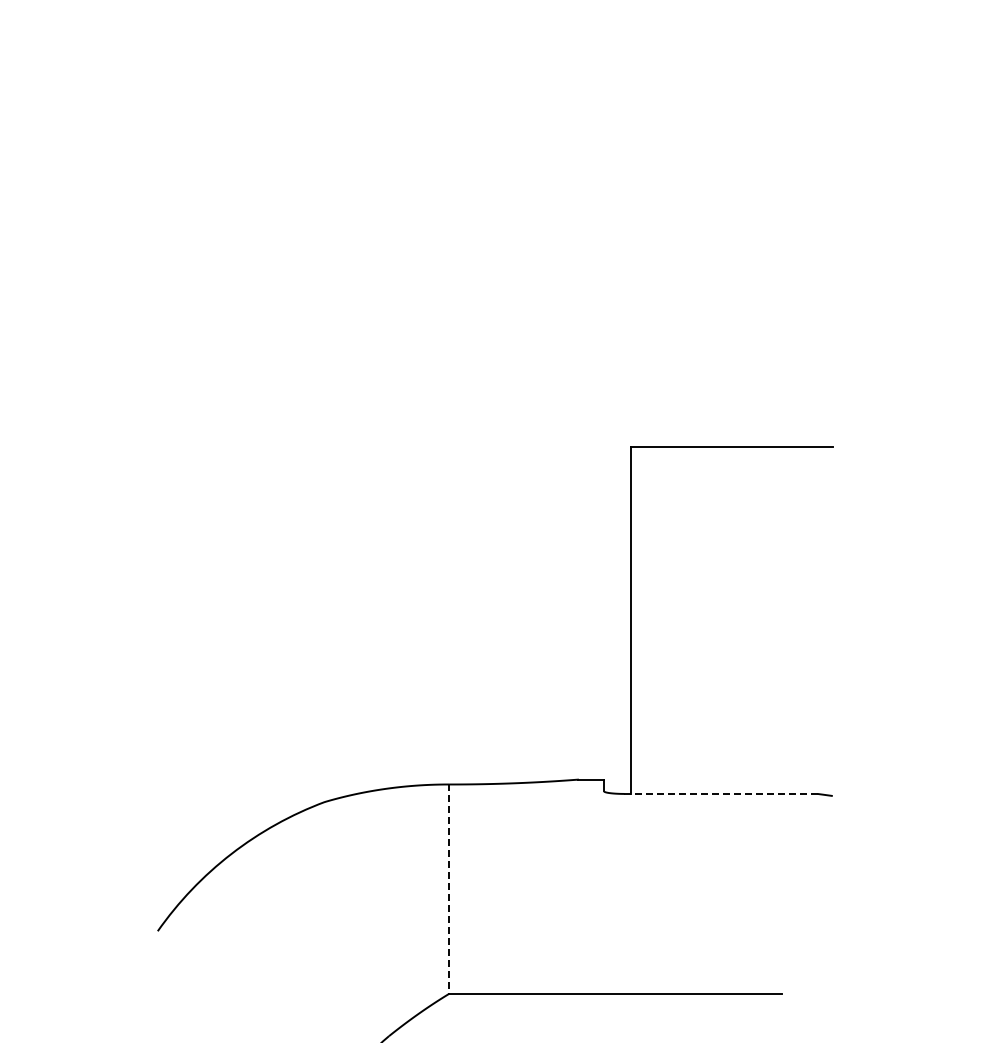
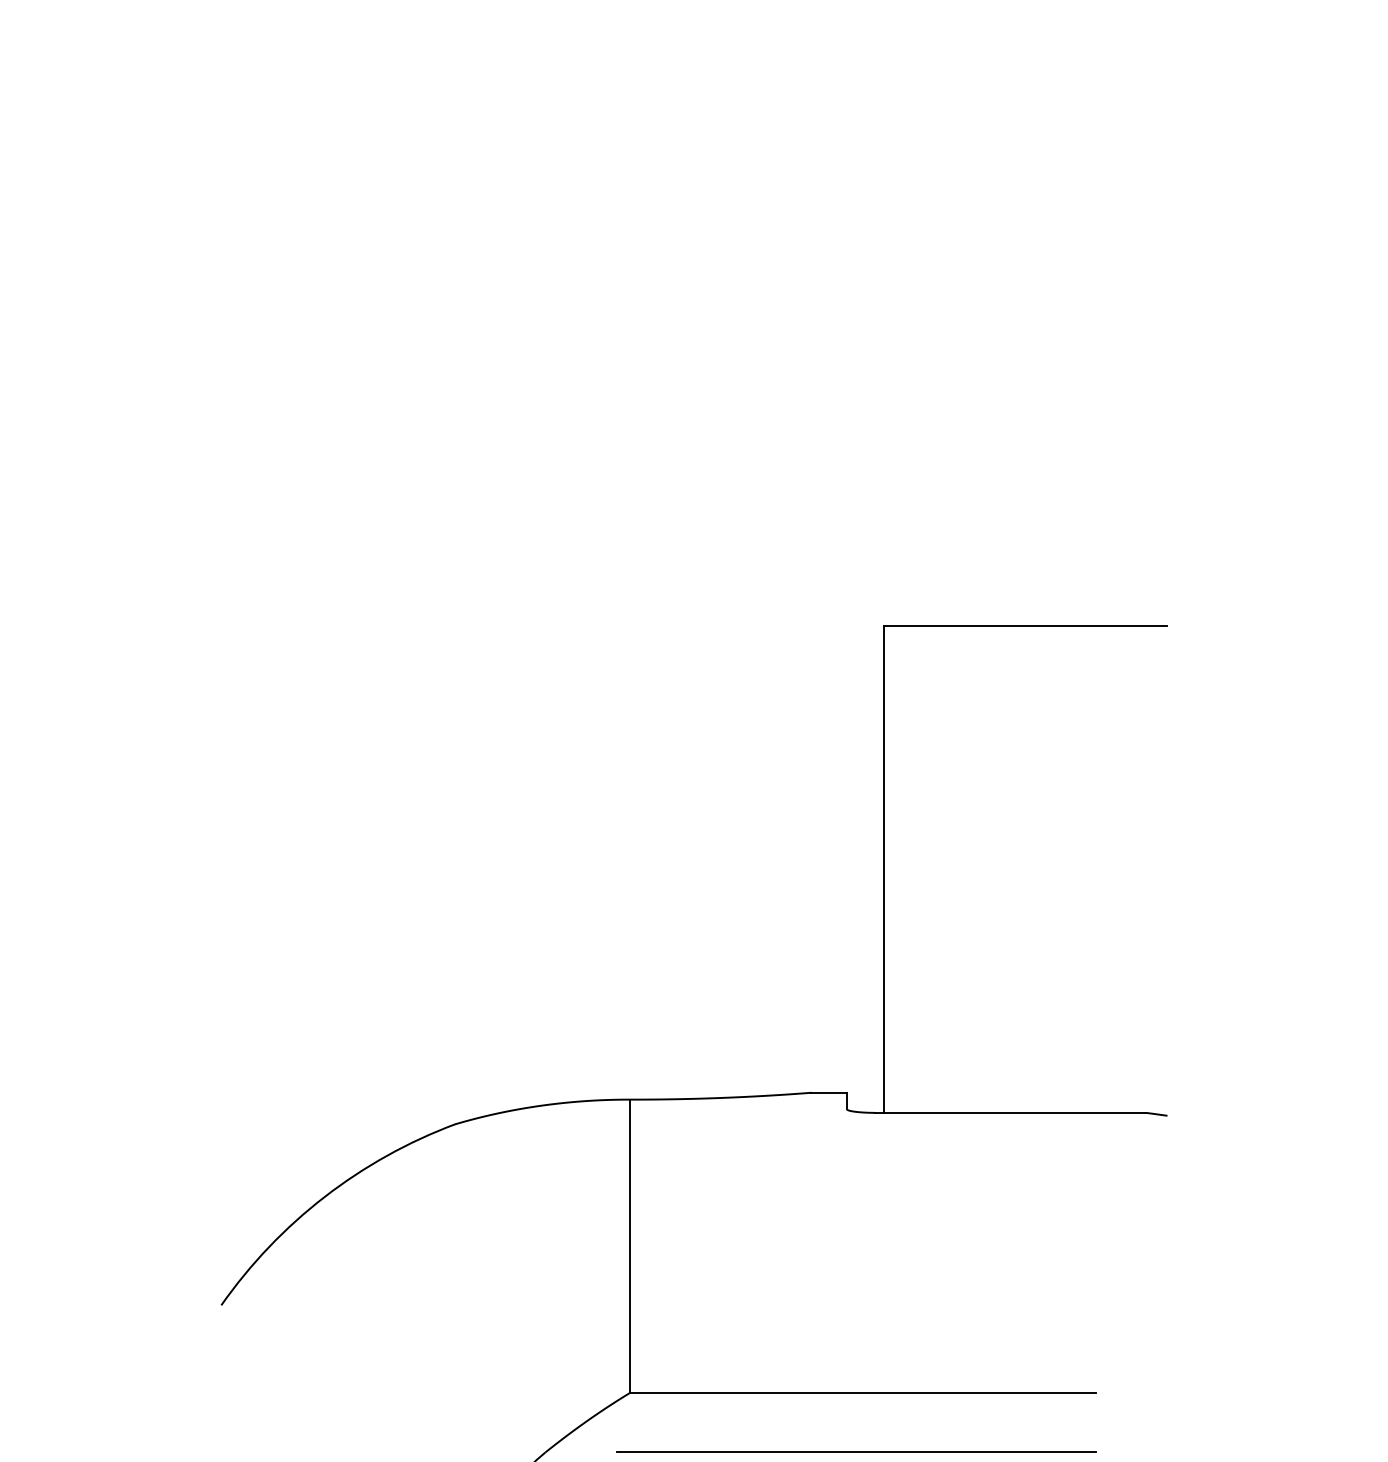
line: (721, 793) -> (1011, 1112), dashed -> solid
line: (449, 889) -> (630, 1246), dashed -> solid
line: (610, 1036) -> (855, 1452), added

